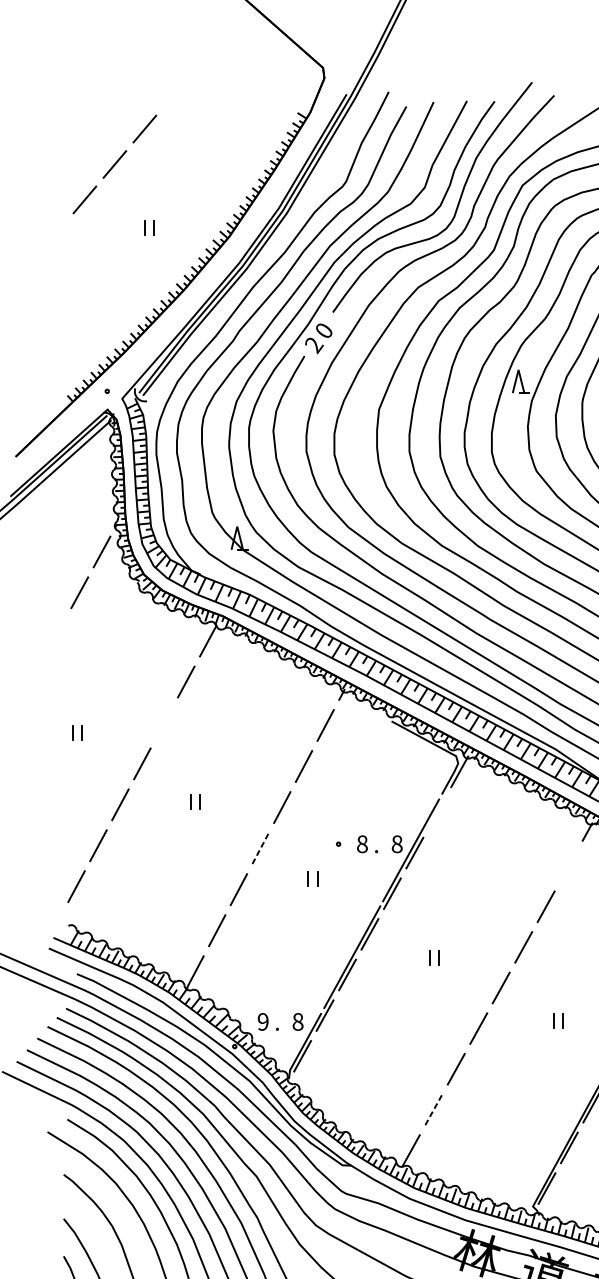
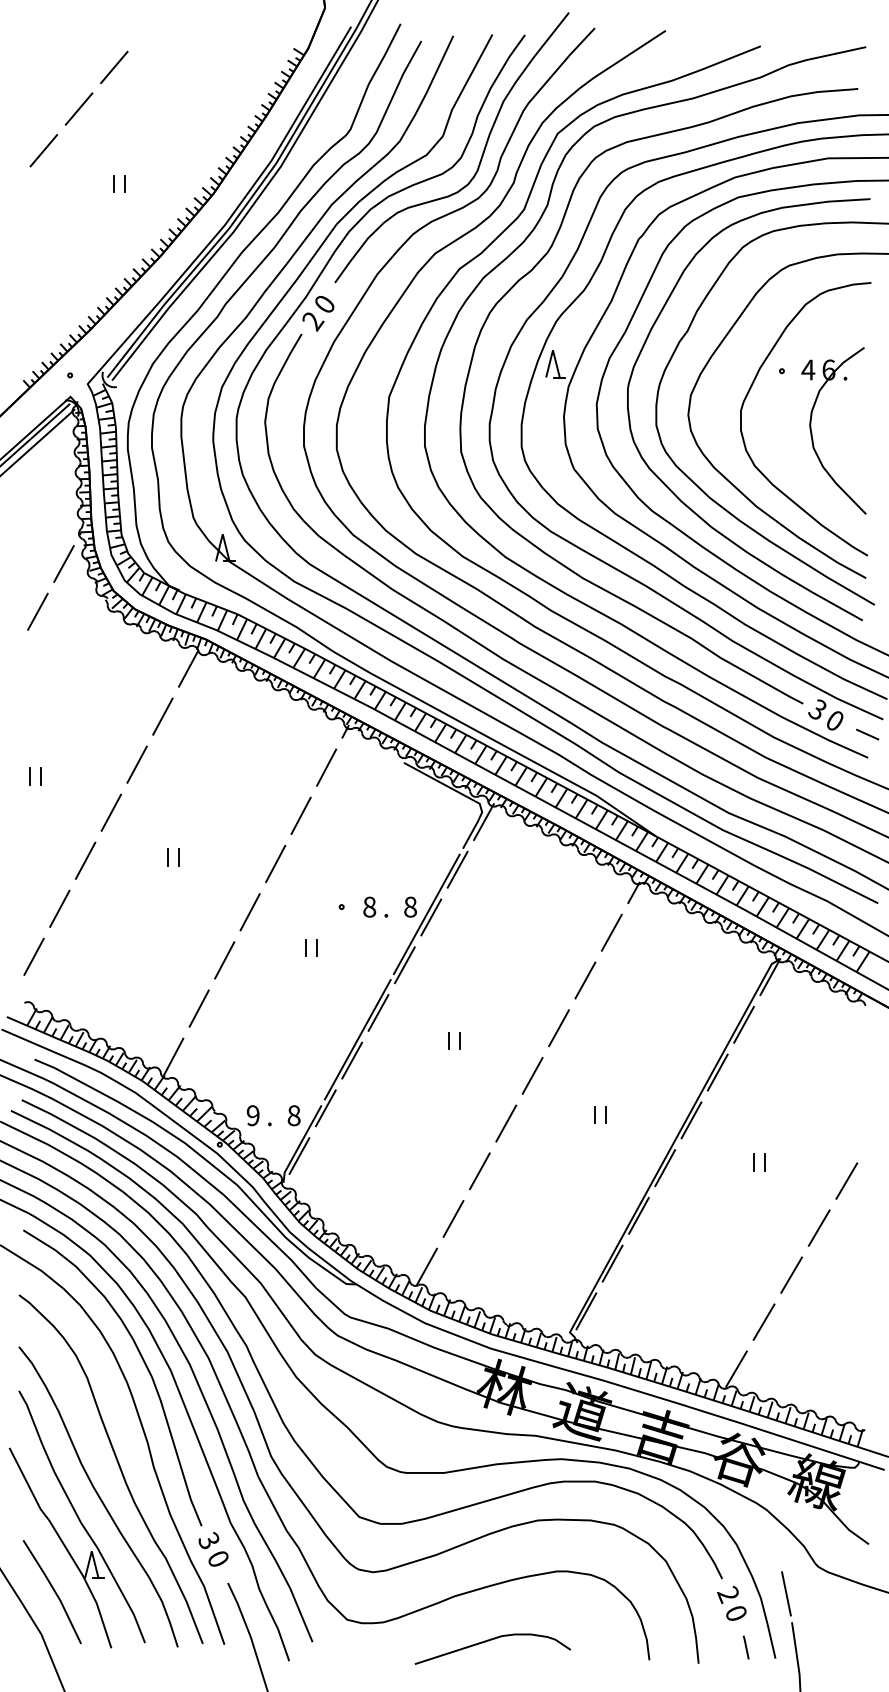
line: (163, 722) -> (136, 764), added
line: (437, 812) -> (457, 869), added
line: (260, 847) -> (250, 911), dashed -> solid
line: (568, 865) -> (611, 932), added
line: (433, 1109) -> (453, 1218), dashed -> solid

